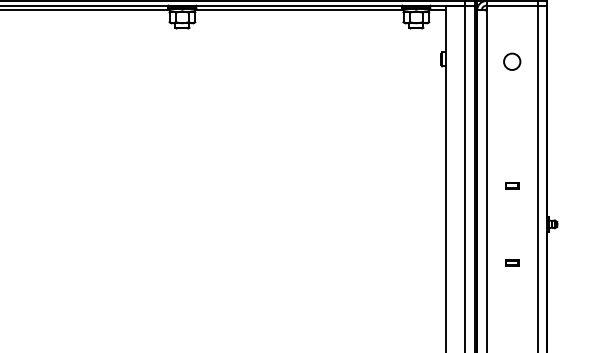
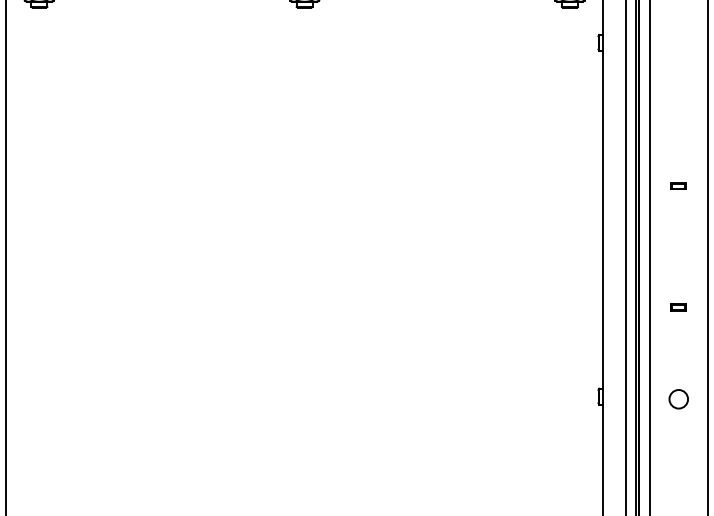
circle: (511, 61) -> (678, 45), removed
part: (511, 262) -> (678, 307), moved

